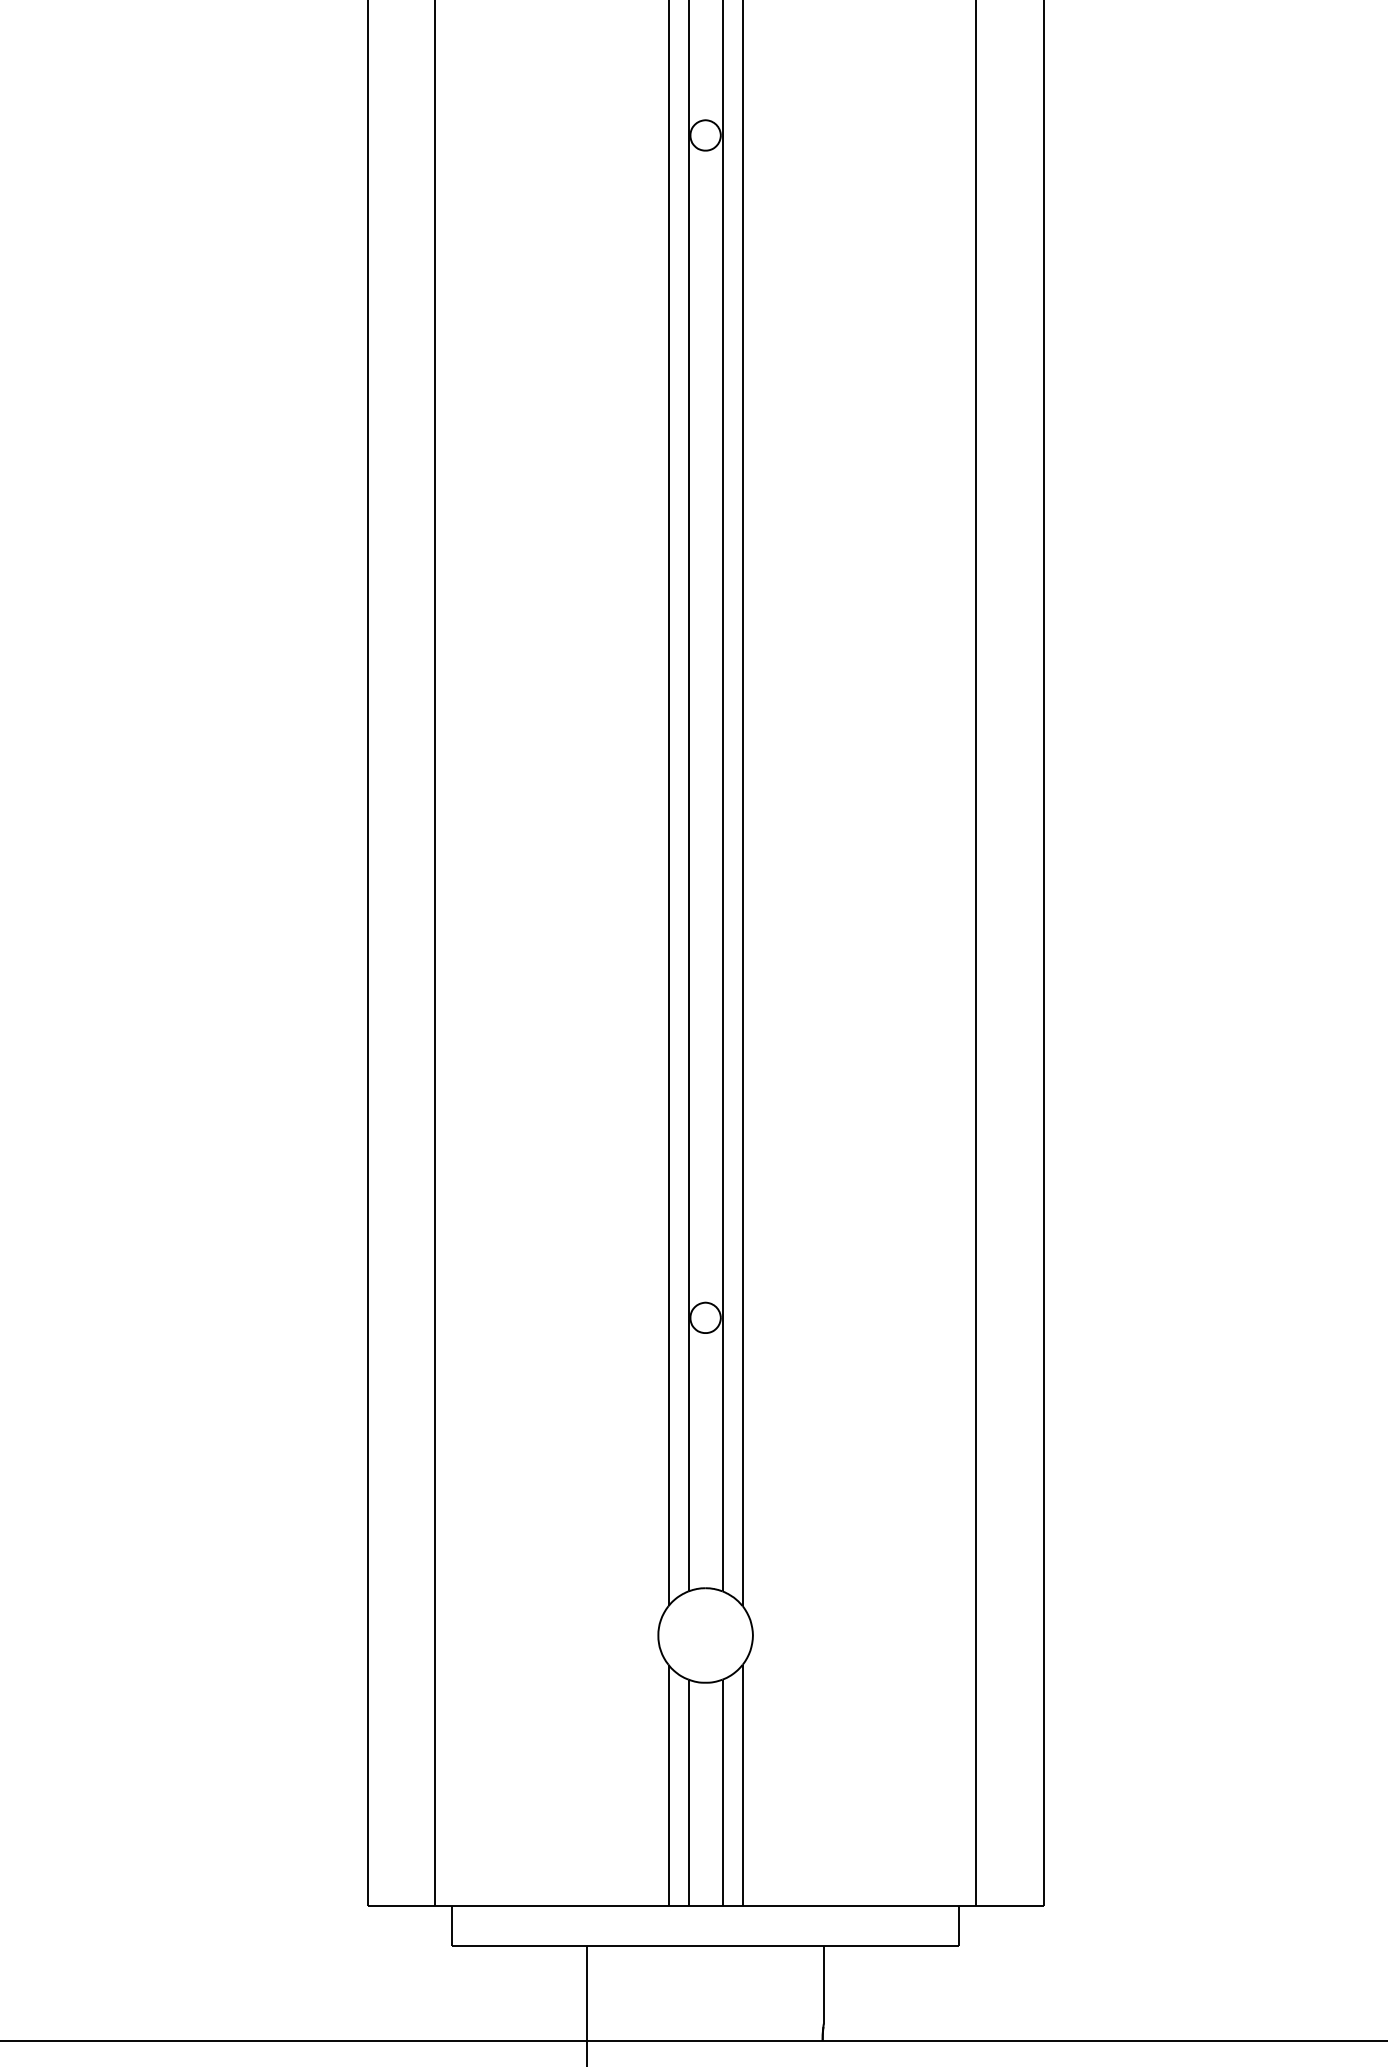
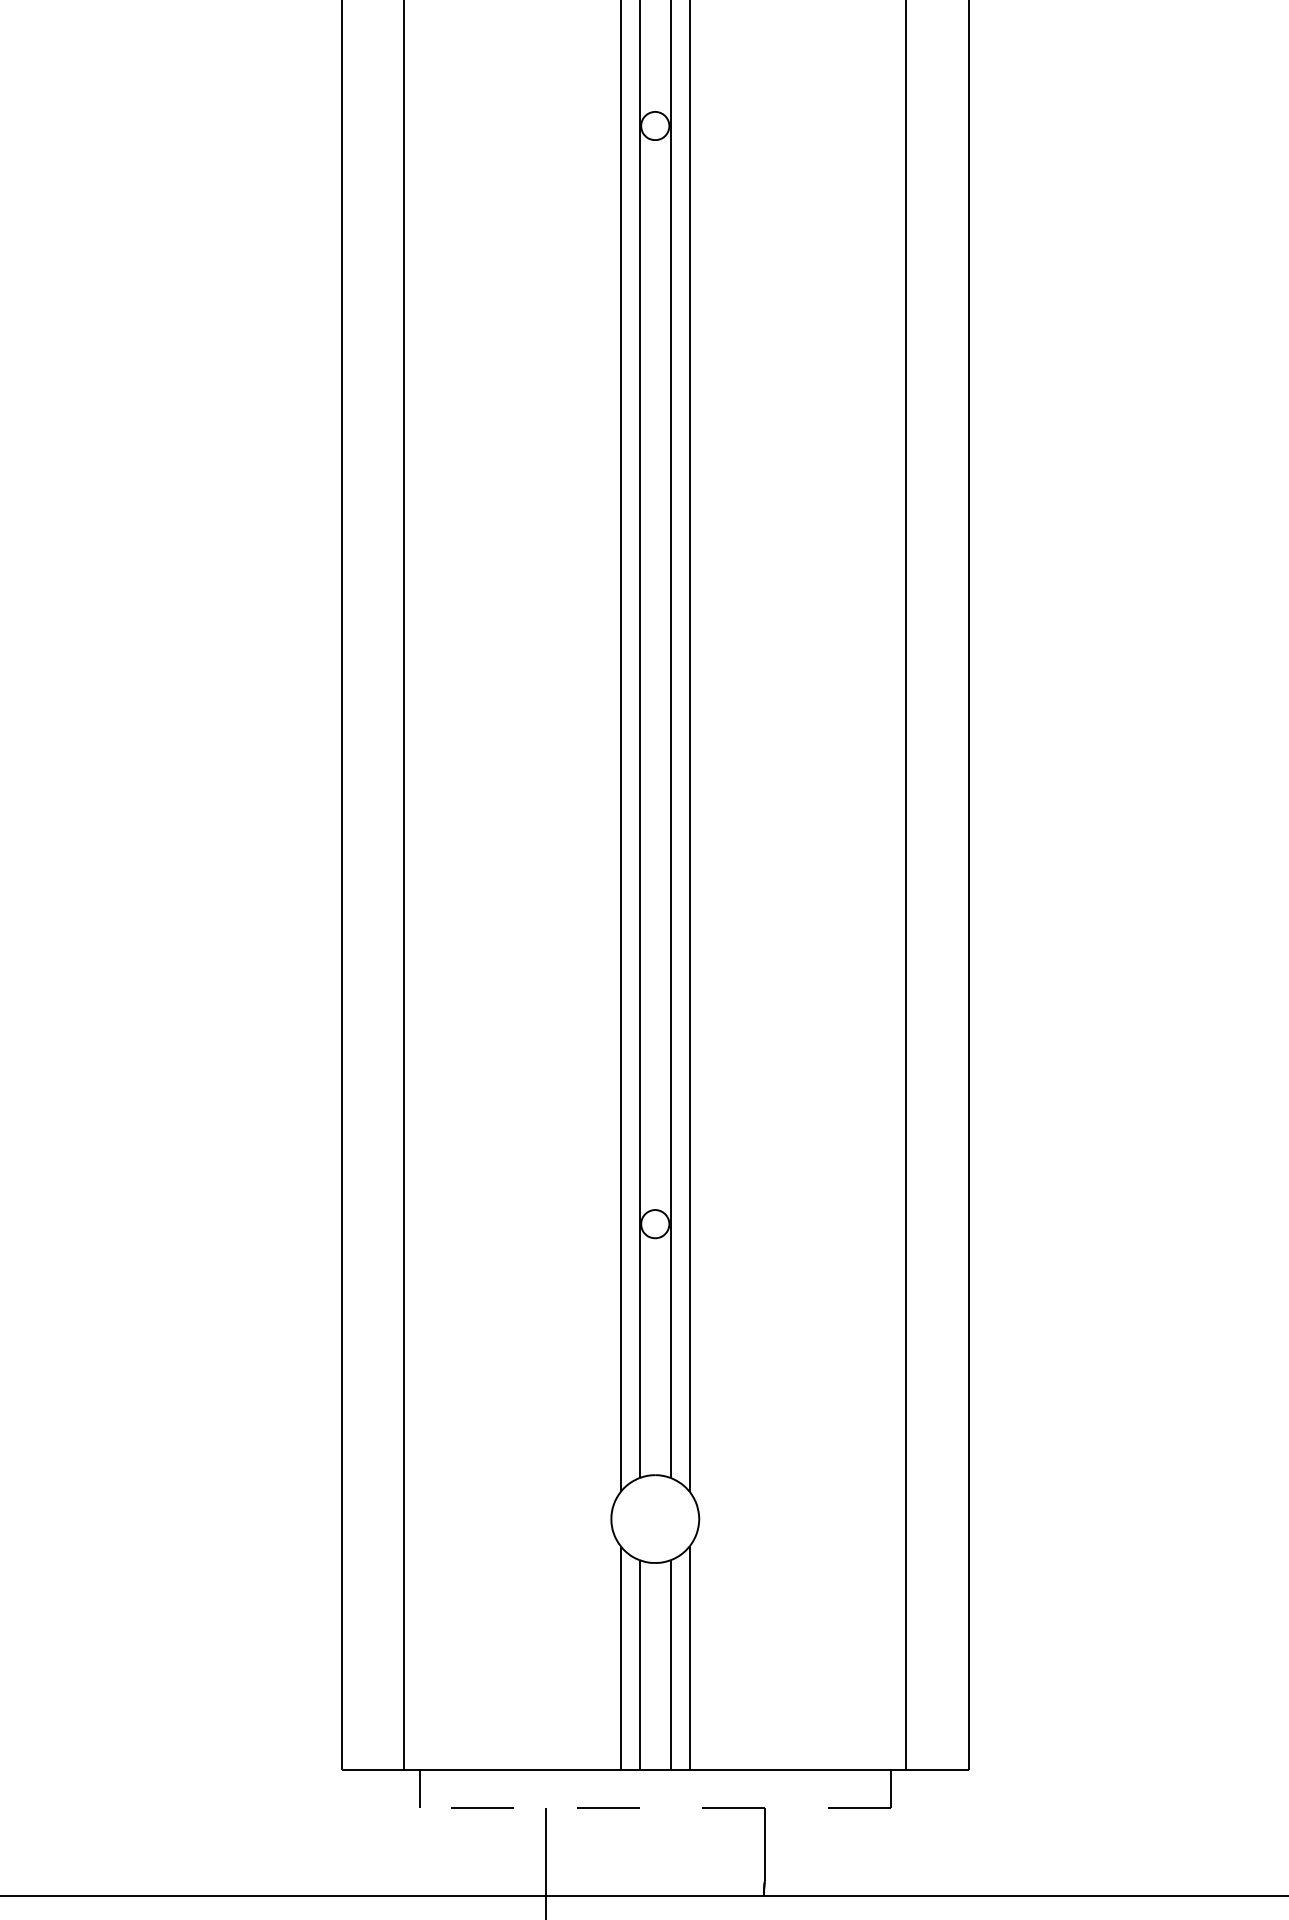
line: (705, 1946) -> (655, 1807), solid -> dashed

